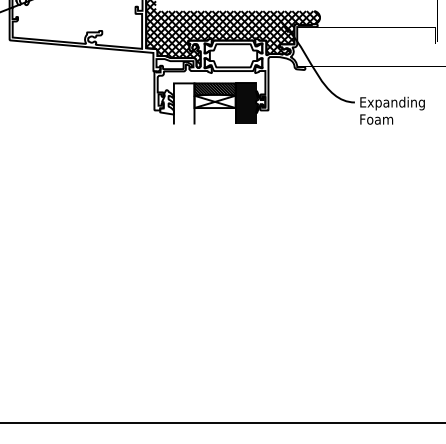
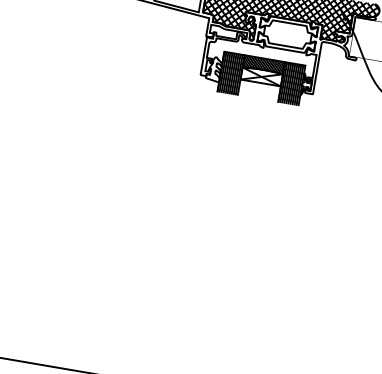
hatch: (182, 103) -> (229, 73), added

